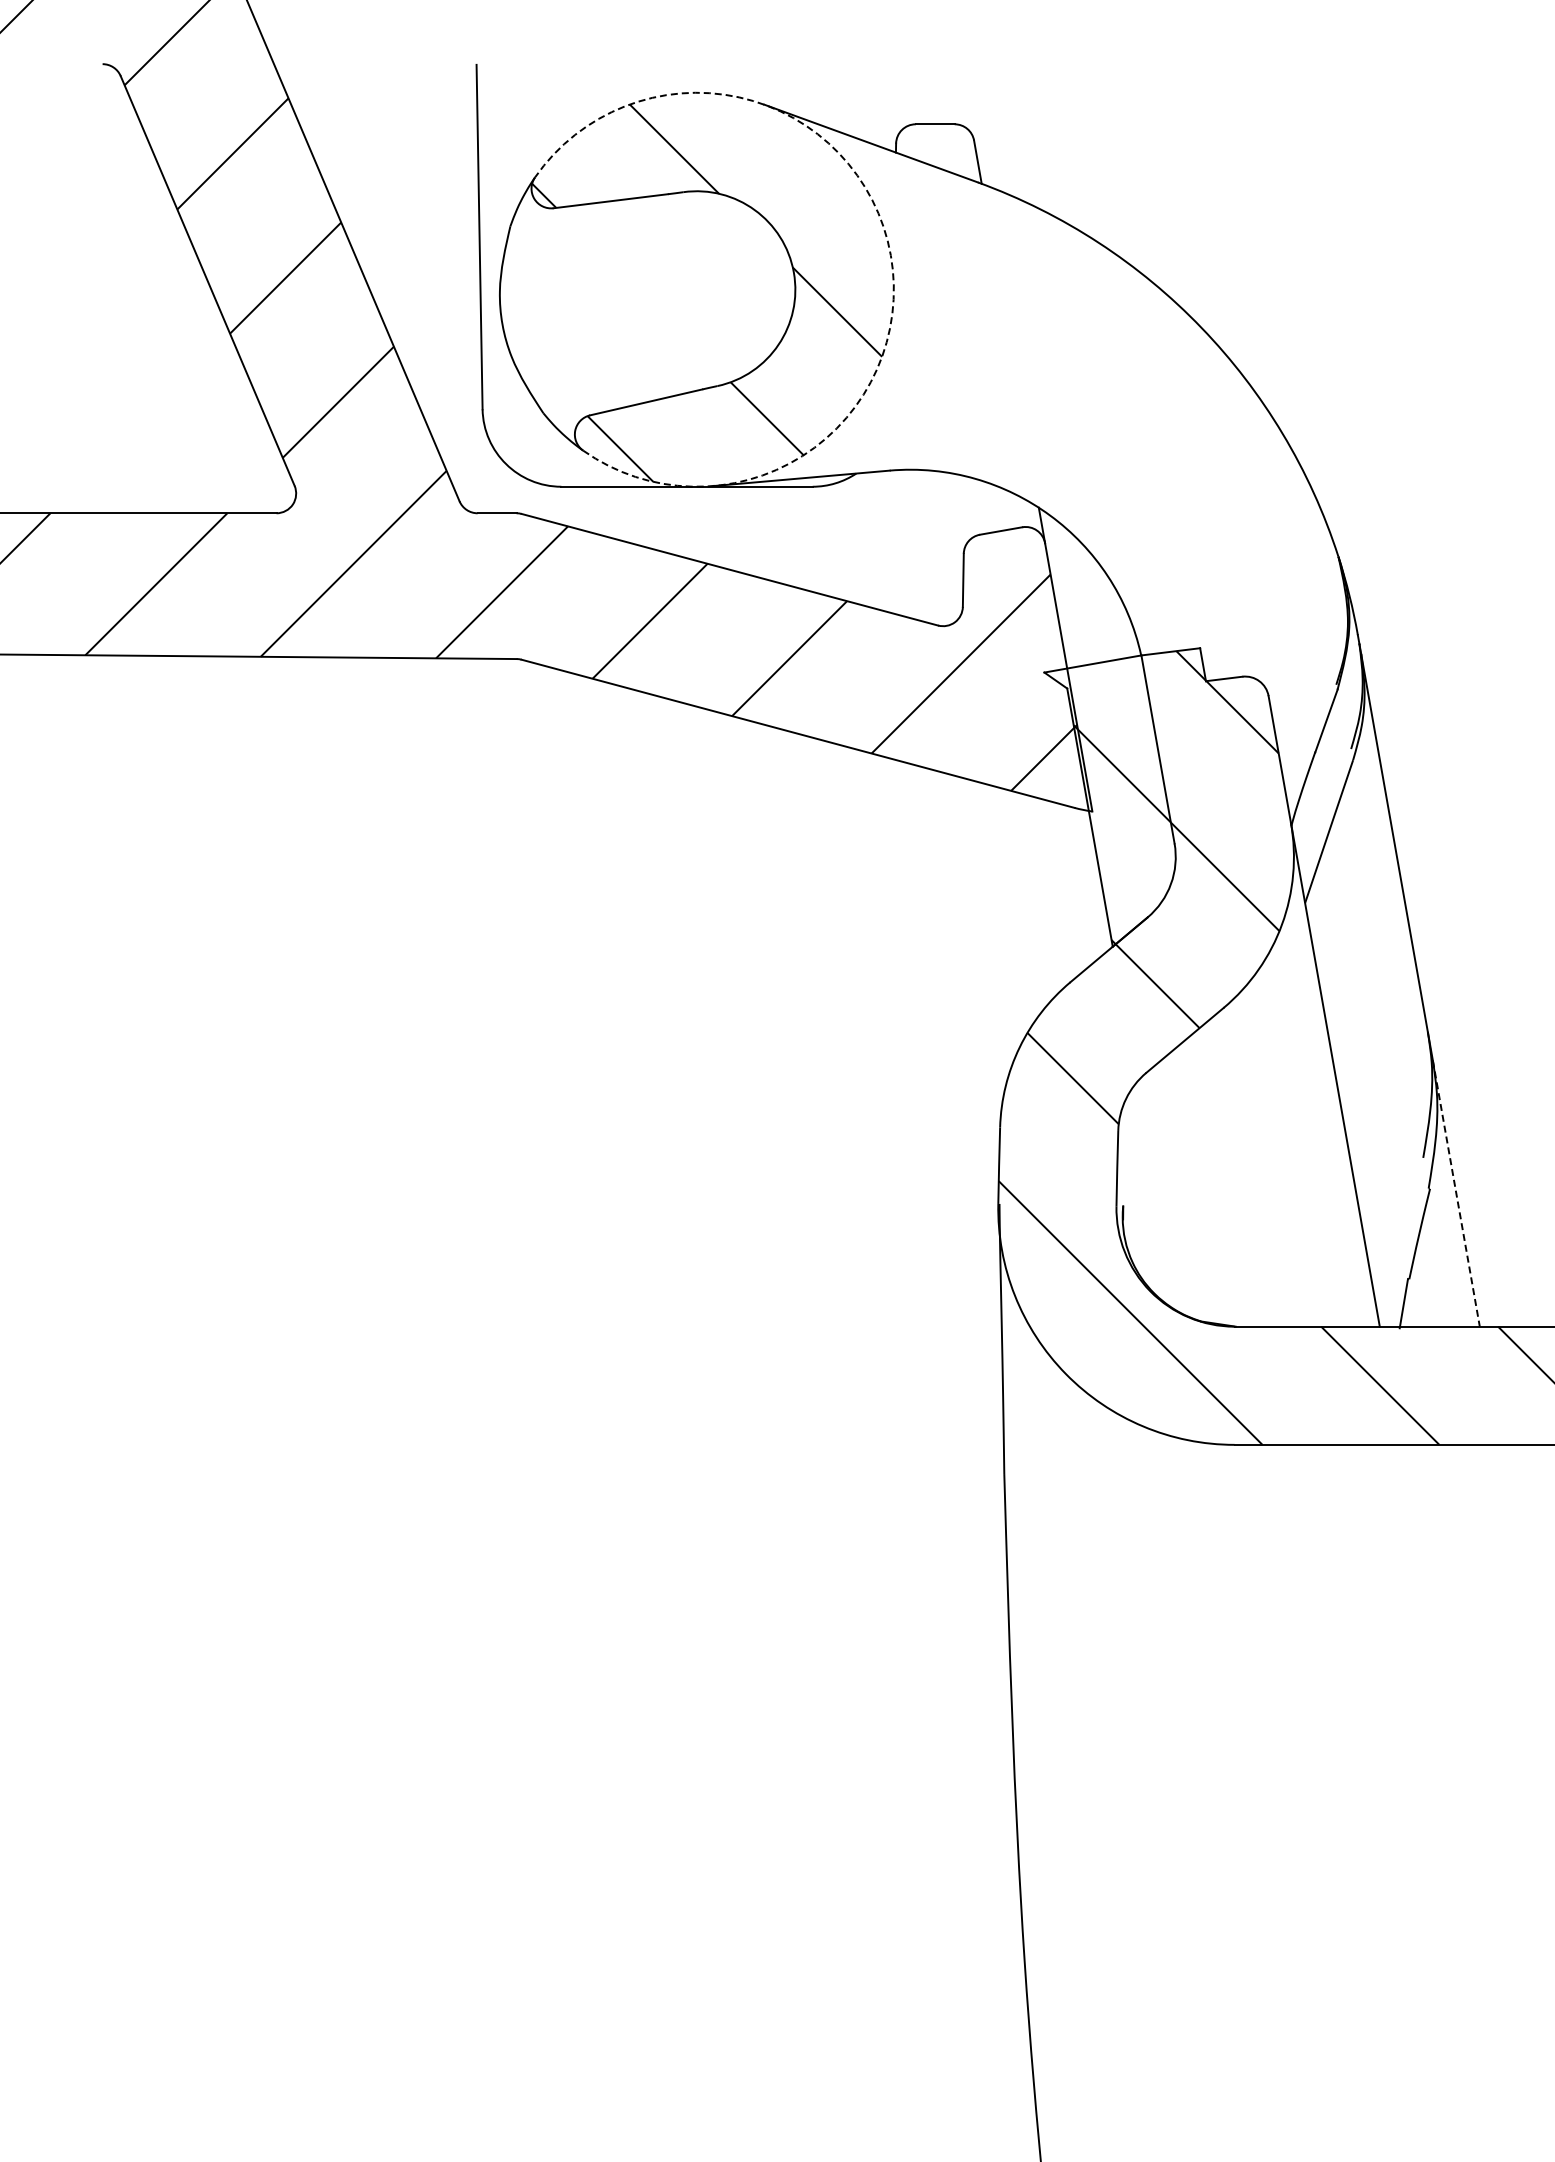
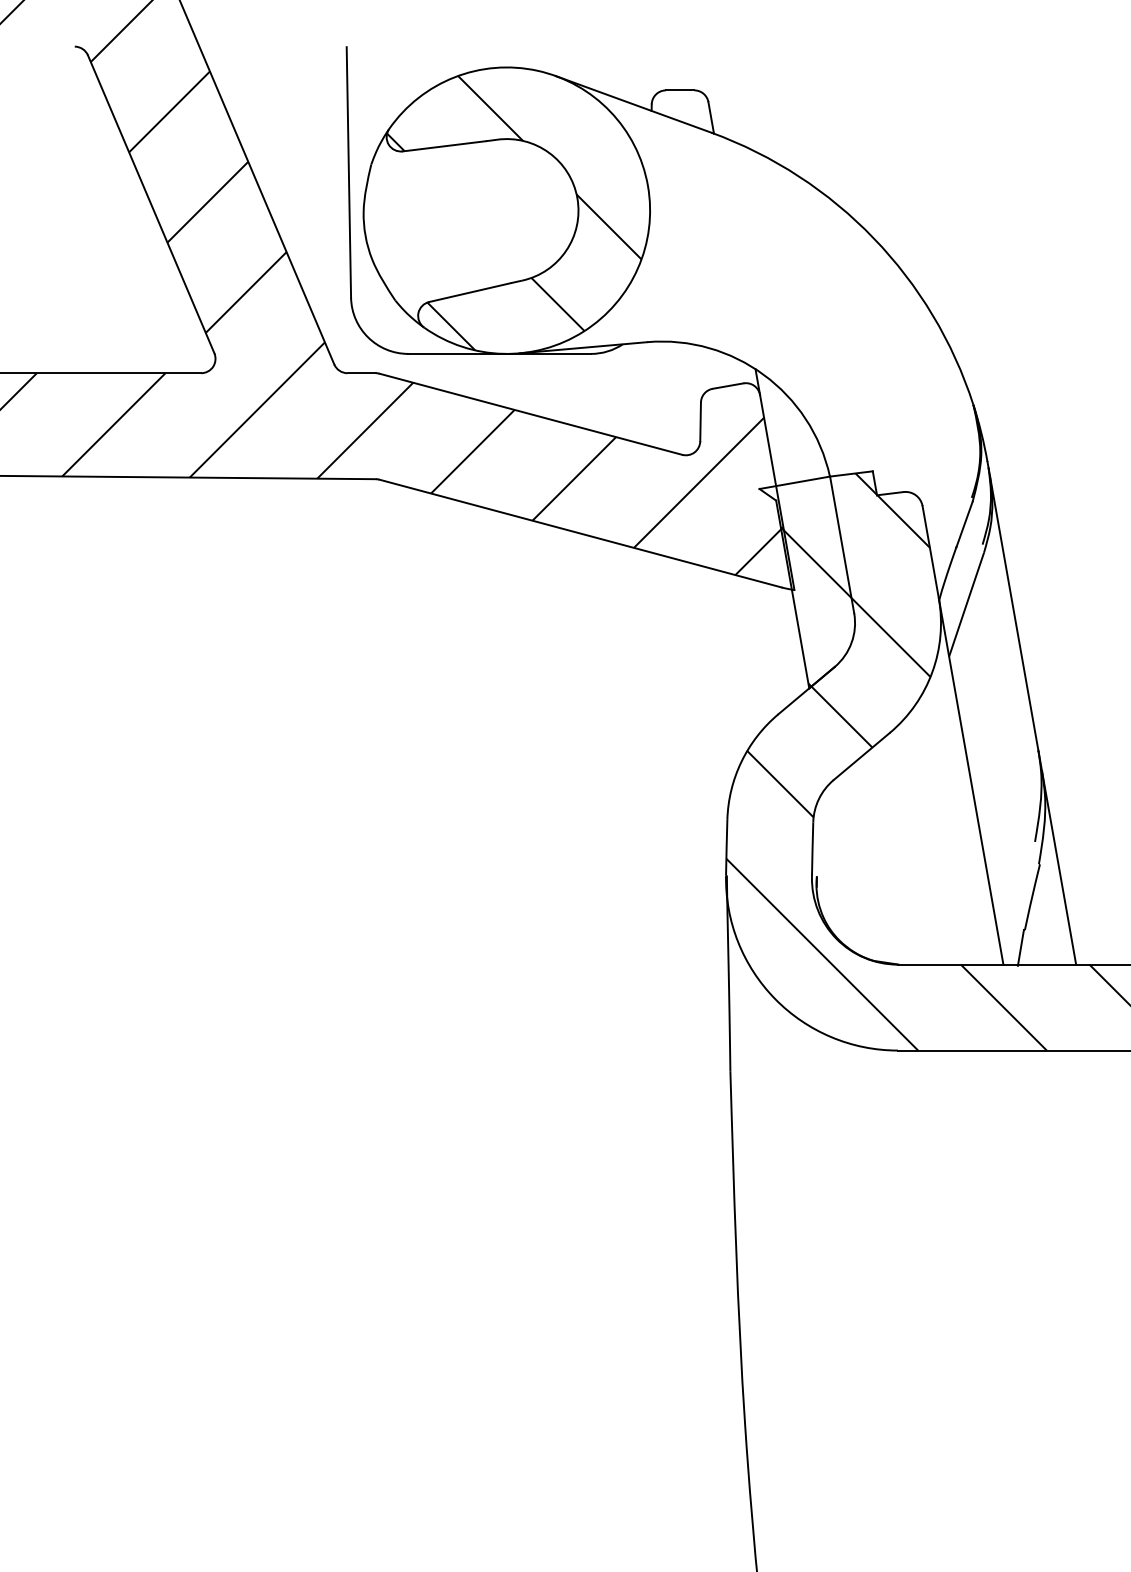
arc: (890, 255) -> (647, 185), dashed -> solid
line: (1456, 1194) -> (1059, 868), dashed -> solid

